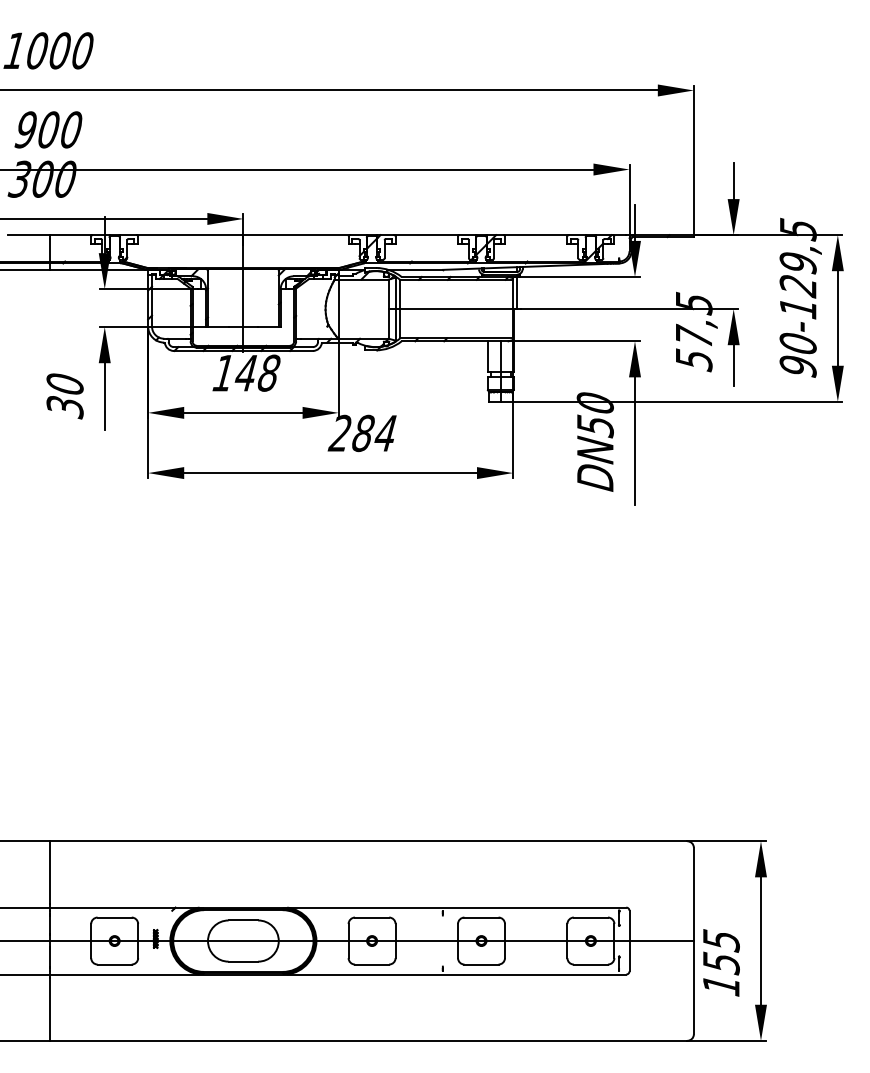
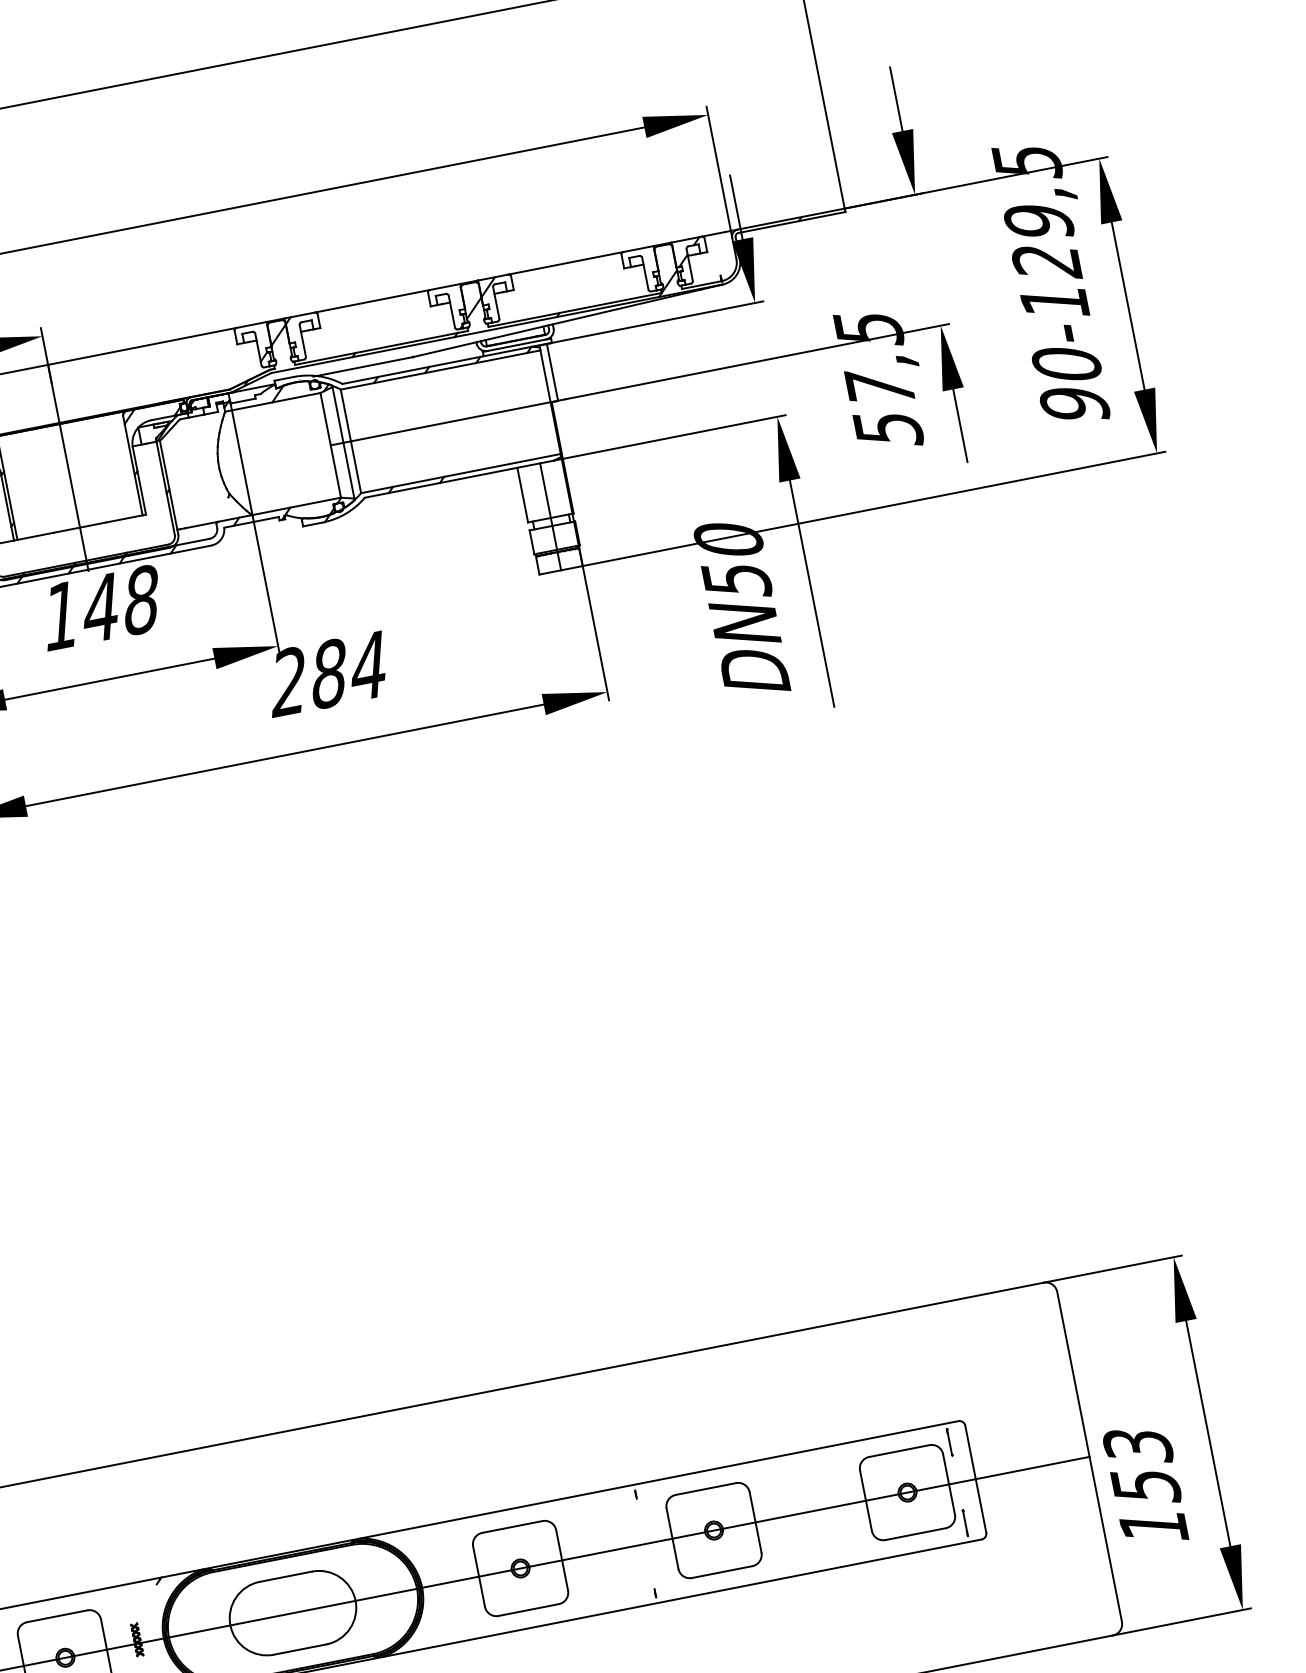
text: (720, 940) -> (1136, 1446), 155 -> 153

